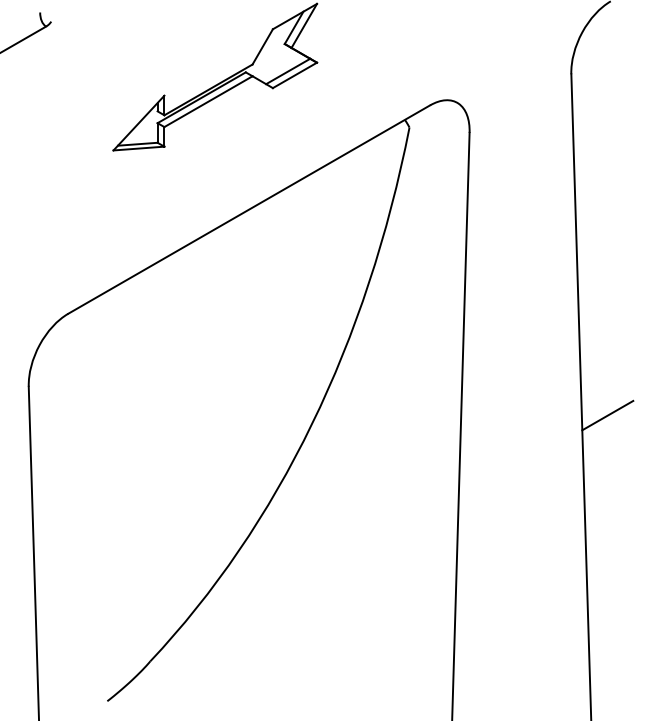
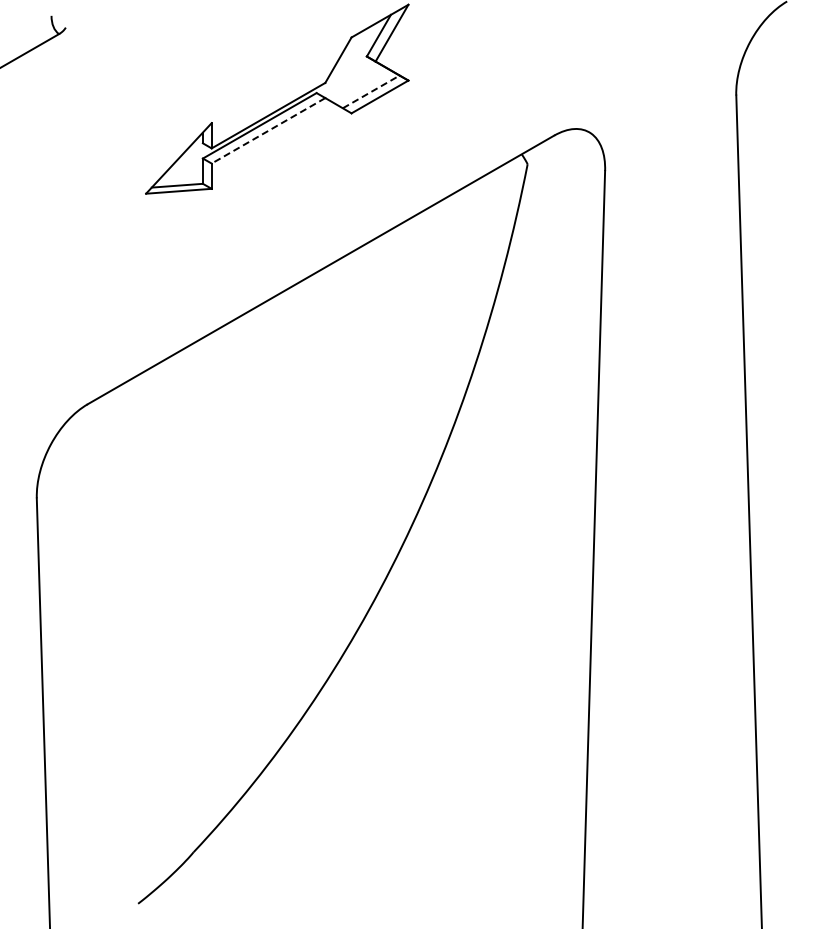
line: (288, 71) -> (371, 91), solid -> dashed
line: (208, 101) -> (268, 130), solid -> dashed
line: (607, 415) -> (783, 535), removed

